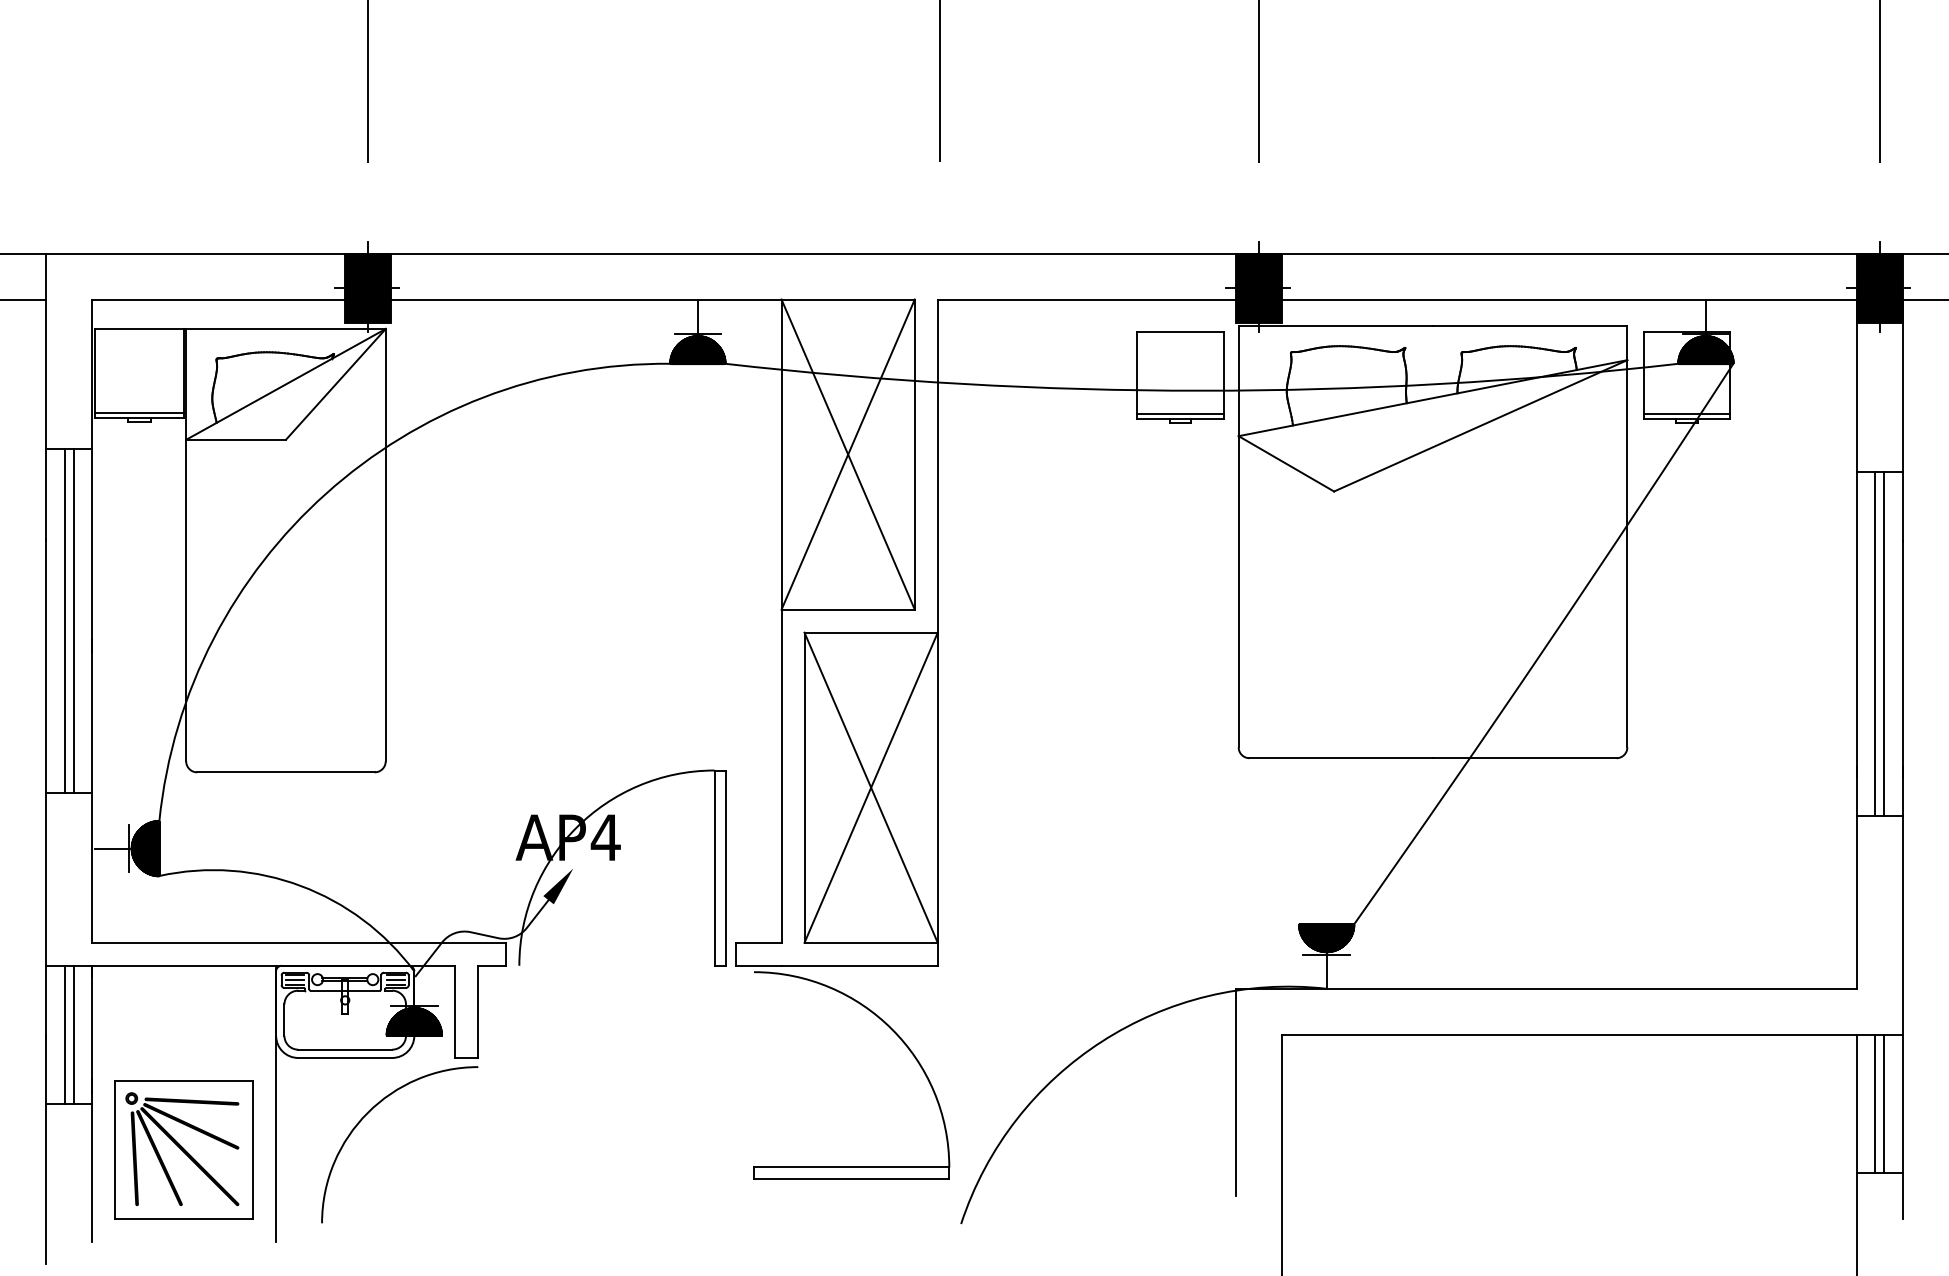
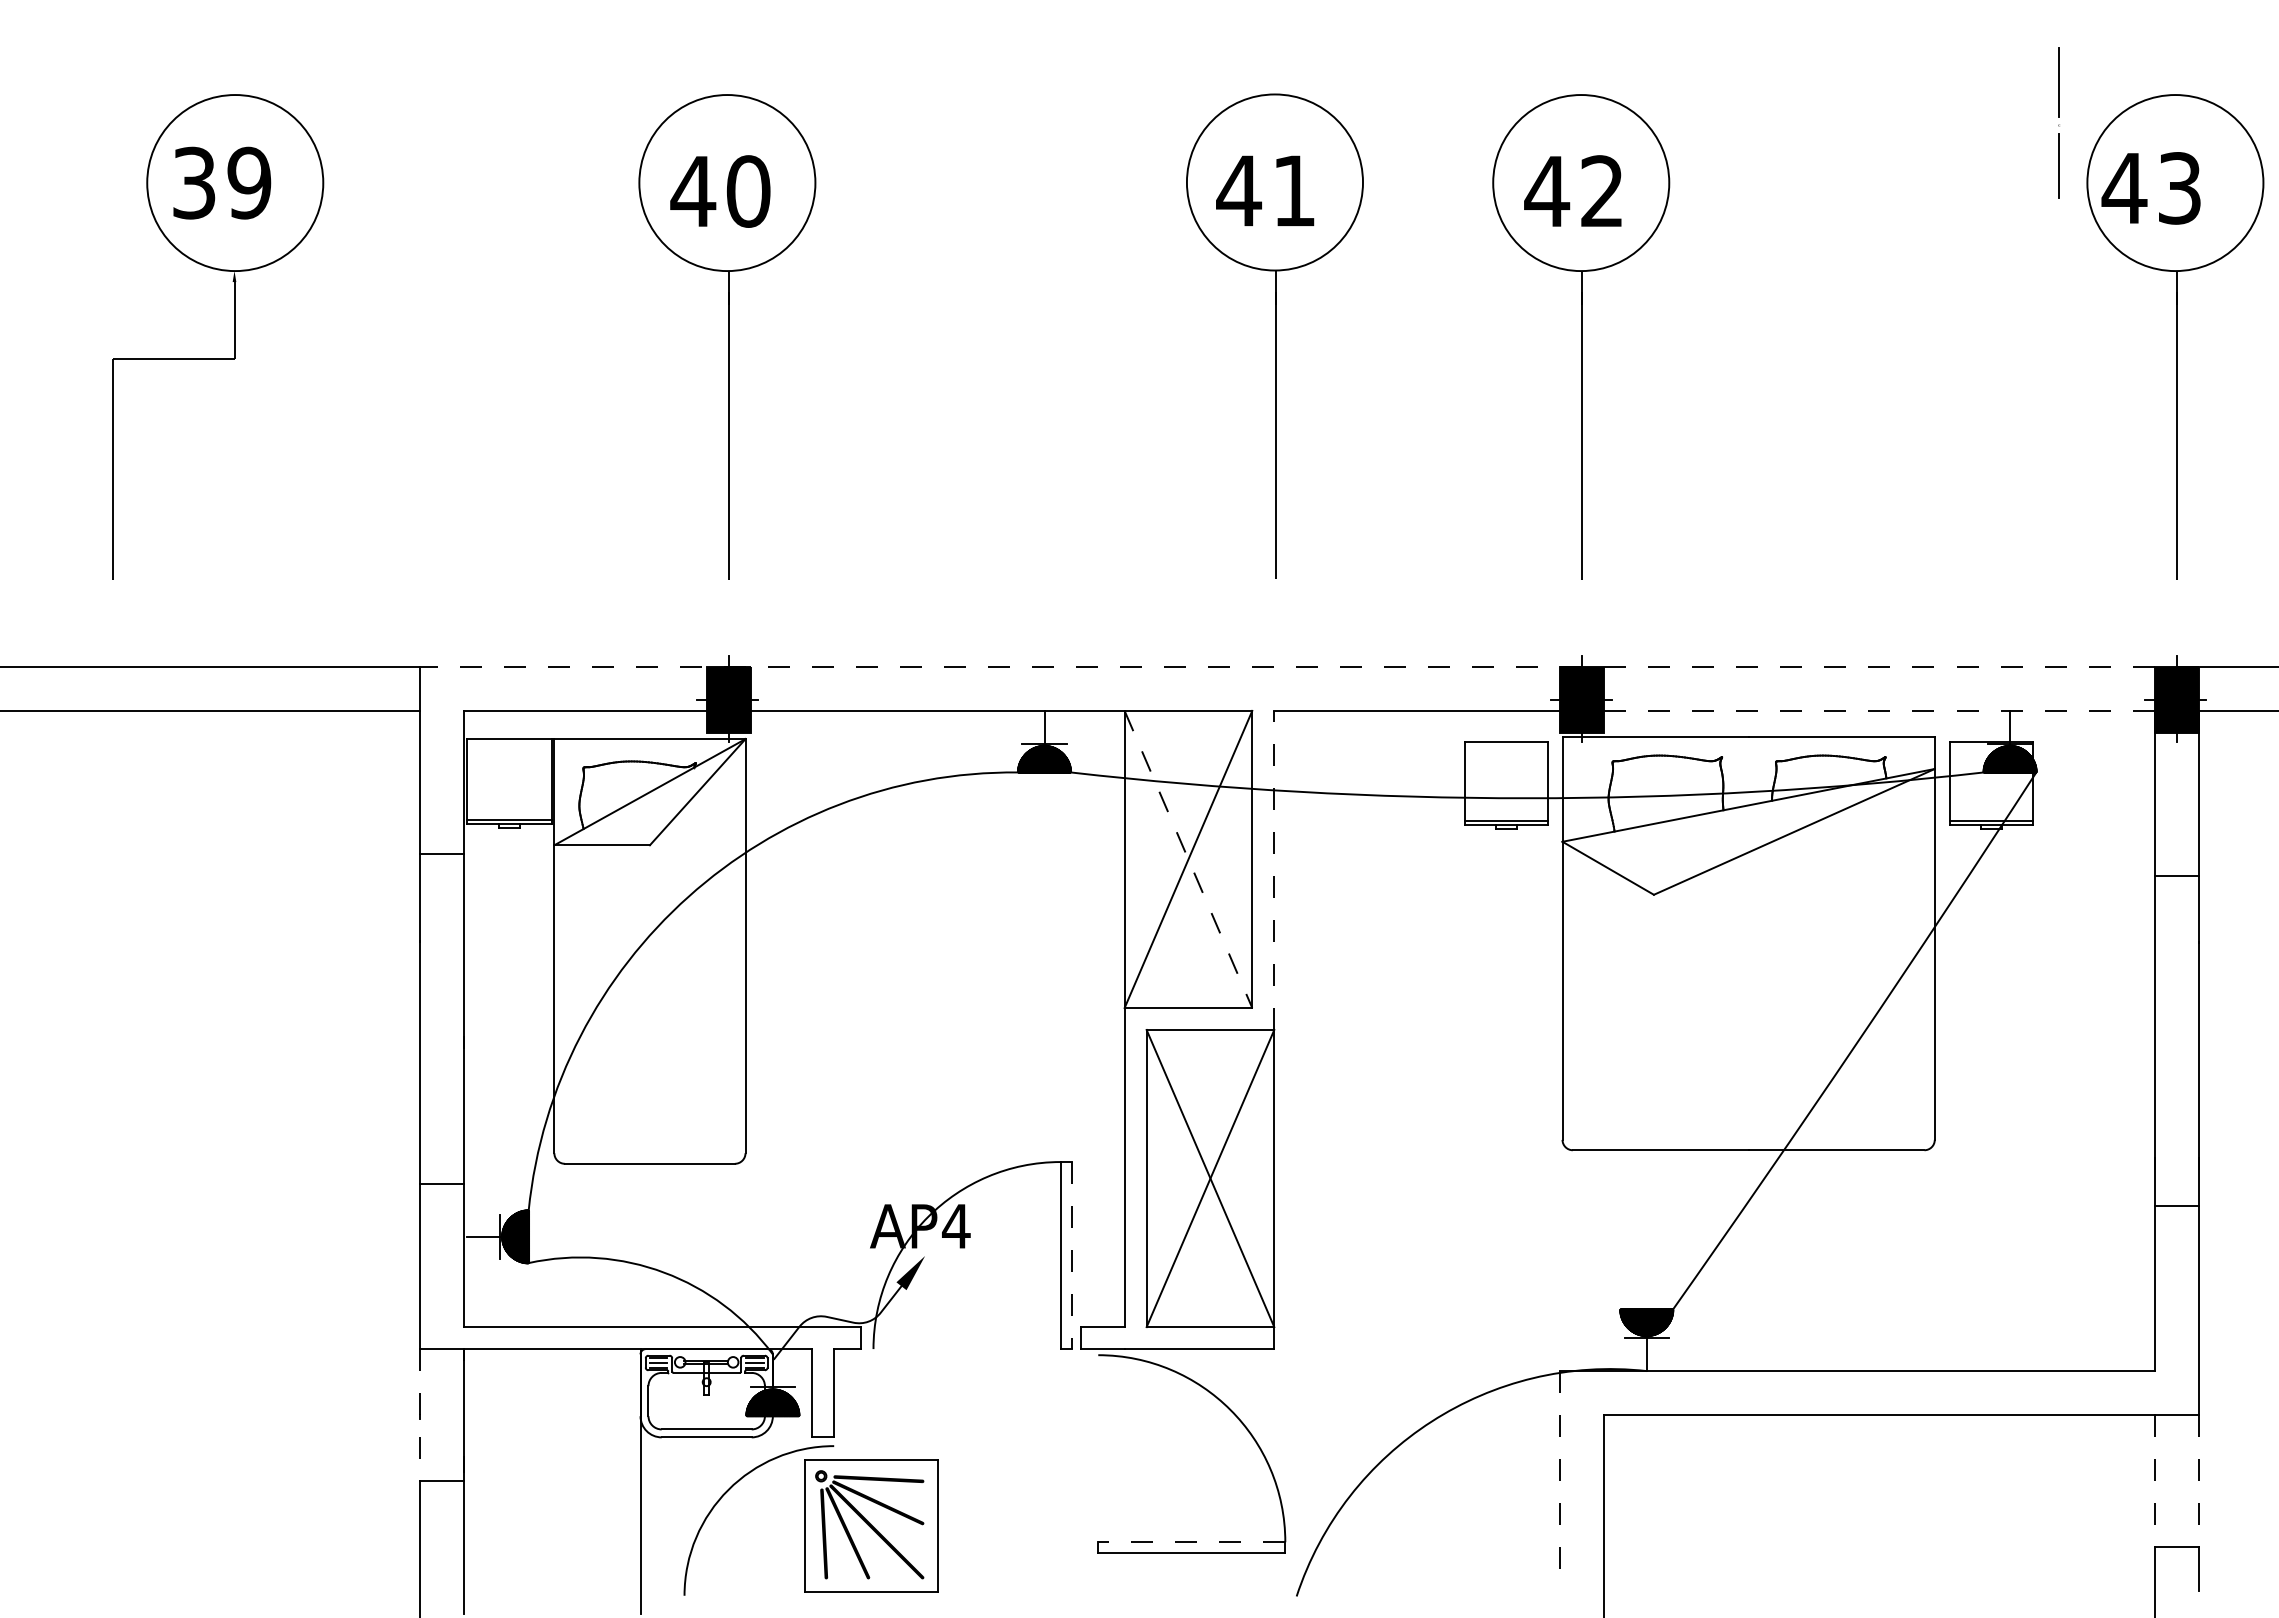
line: (974, 253) -> (1309, 666), solid -> dashed
line: (1569, 299) -> (1879, 710), solid -> dashed
line: (848, 454) -> (1188, 859), solid -> dashed
line: (938, 466) -> (1274, 870), solid -> dashed
line: (65, 620) -> (438, 1018), removed
line: (73, 620) -> (446, 1018), removed
line: (1875, 643) -> (2172, 1040), removed
line: (1883, 643) -> (2180, 1040), removed
line: (726, 868) -> (1071, 1255), solid -> dashed
line: (46, 1035) -> (420, 1415), solid -> dashed
line: (65, 1035) -> (438, 1415), removed
line: (73, 1035) -> (446, 1415), removed
line: (1236, 1092) -> (1560, 1470), solid -> dashed
line: (1856, 1104) -> (2154, 1481), solid -> dashed
line: (1875, 1104) -> (2172, 1481), removed
line: (1883, 1104) -> (2180, 1481), removed
line: (1902, 1104) -> (2198, 1481), solid -> dashed
part: (184, 1149) -> (871, 1525), moved
line: (851, 1167) -> (1191, 1542), solid -> dashed

